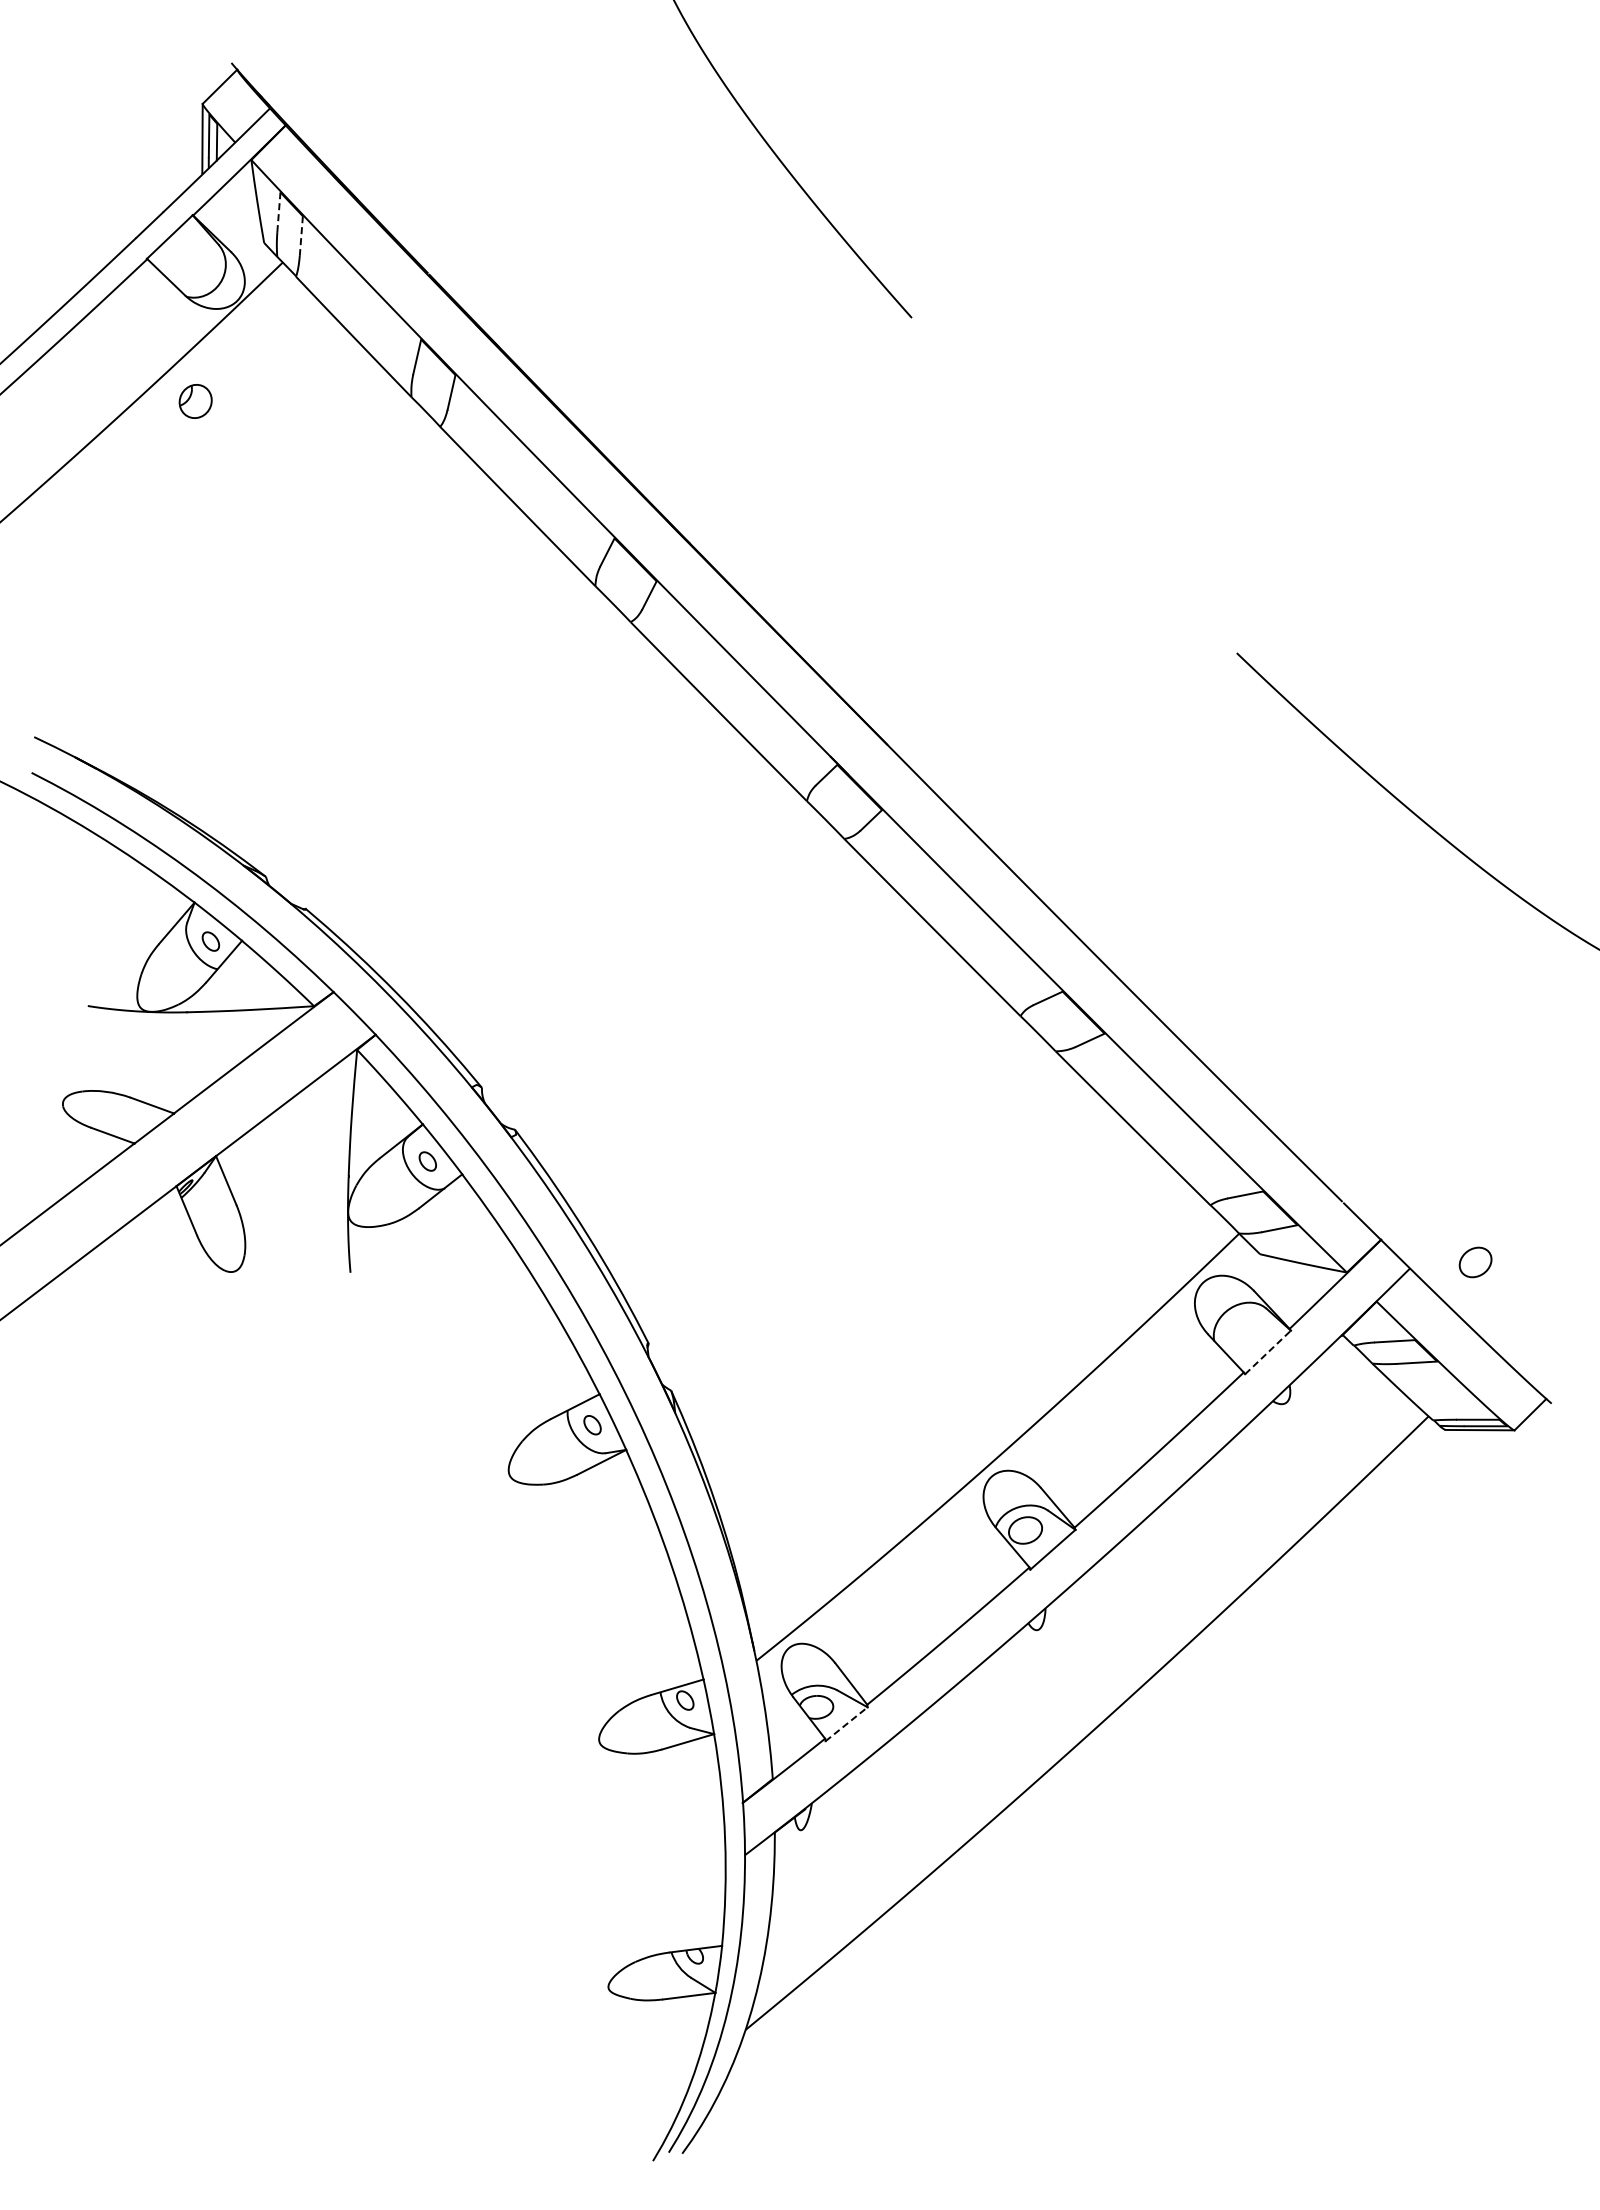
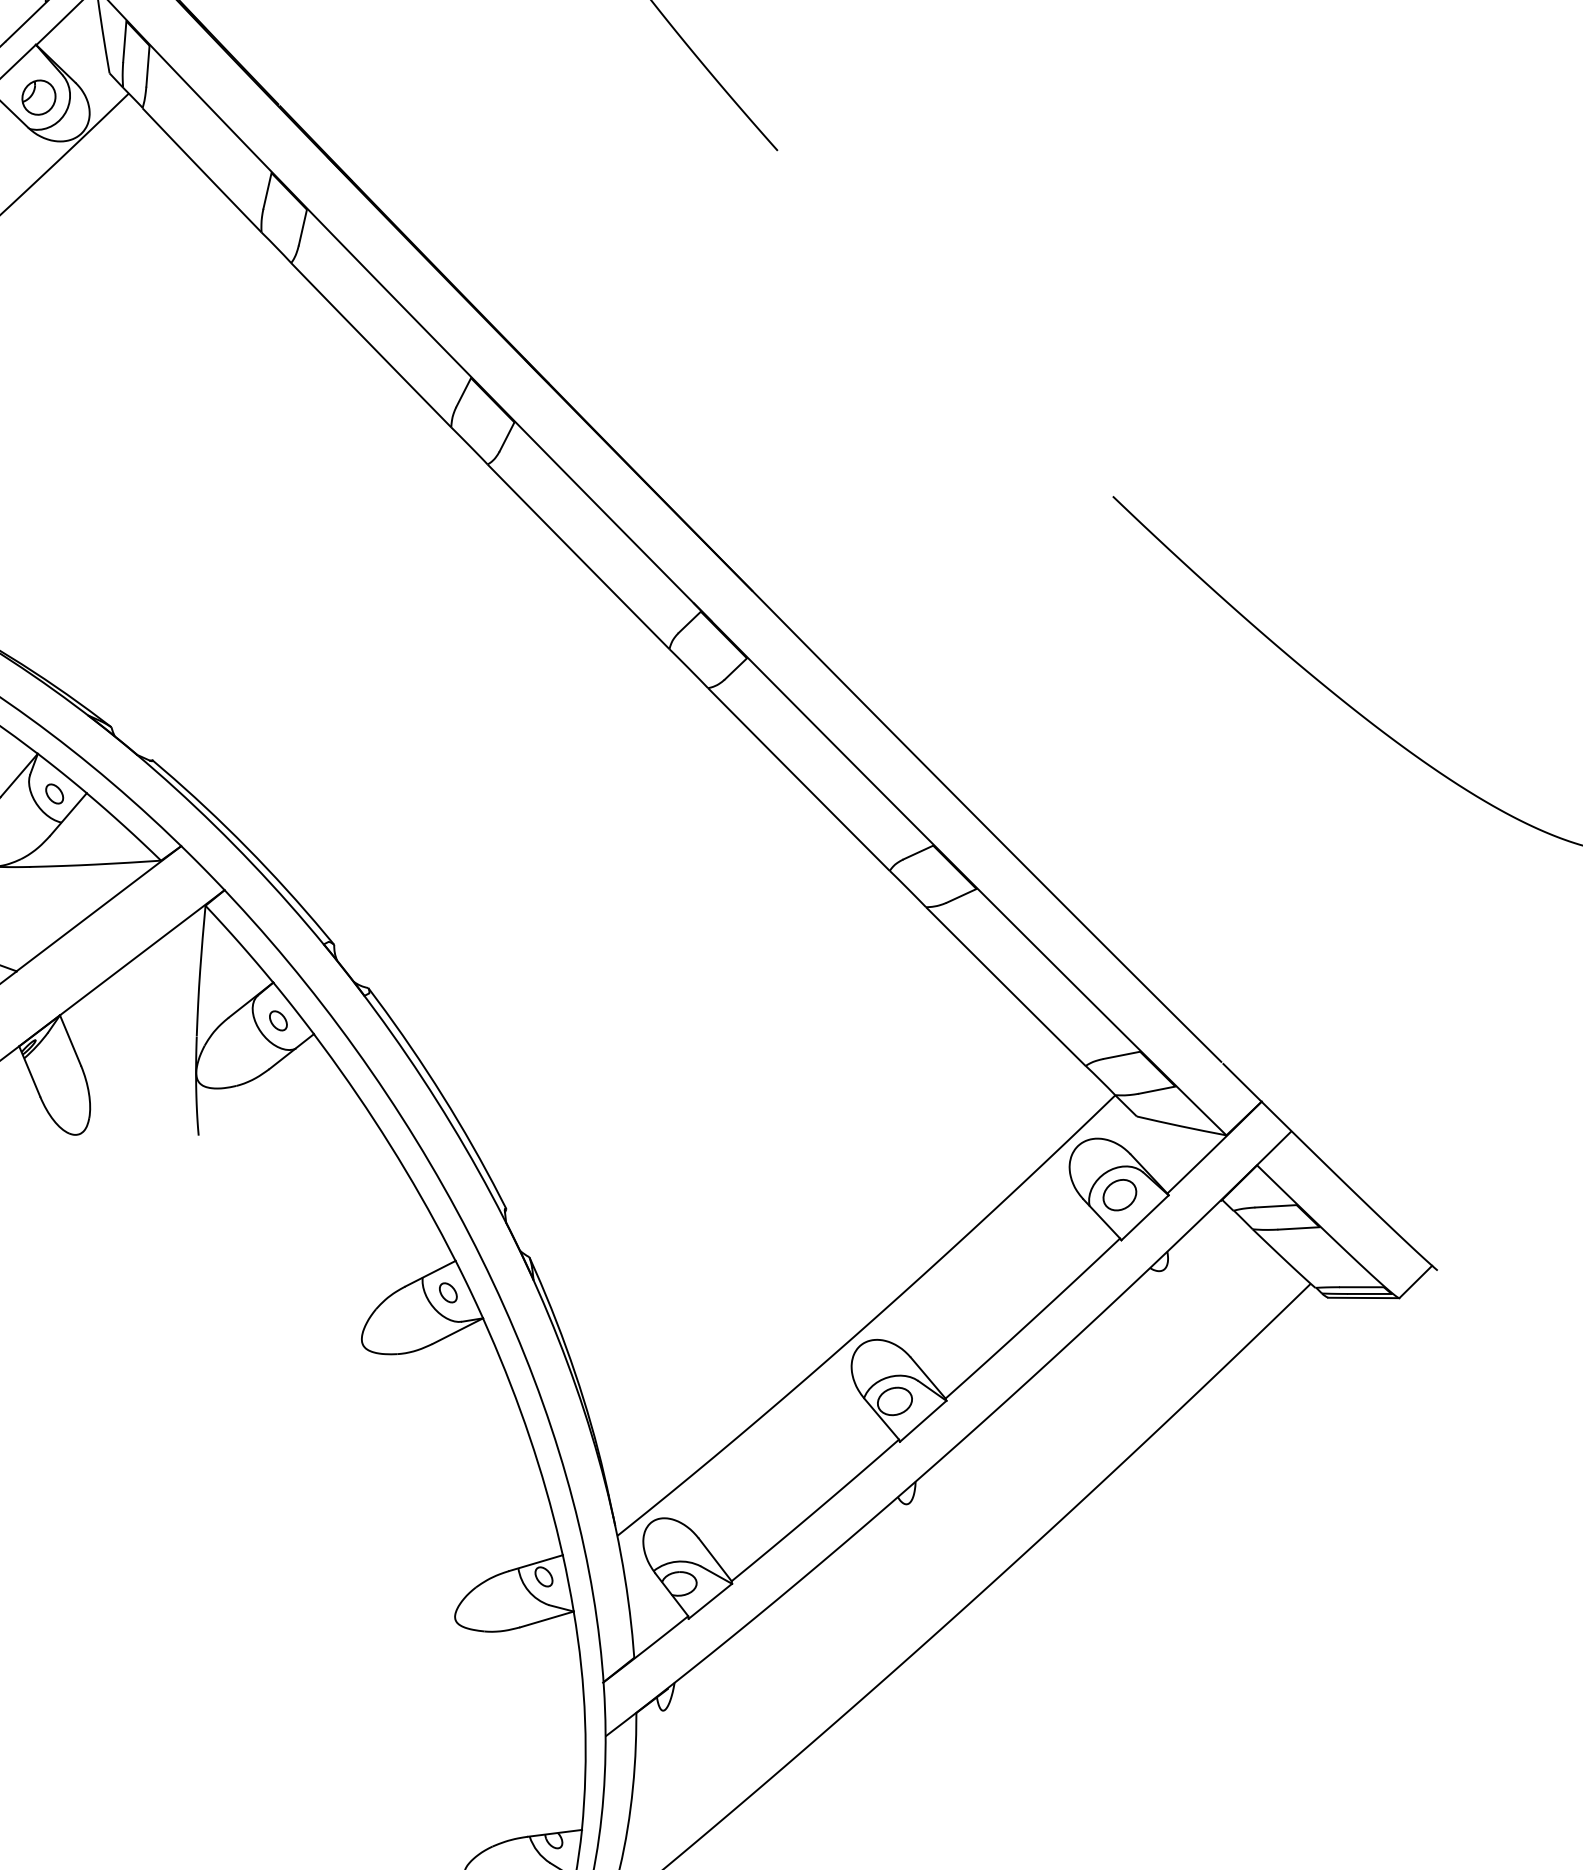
line: (278, 212) -> (124, 41), dashed -> solid
line: (301, 236) -> (148, 66), dashed -> solid
part: (195, 401) -> (38, 97), moved
part: (1475, 1262) -> (1119, 1195), moved
line: (1268, 1352) -> (1145, 1217), dashed -> solid
line: (846, 1723) -> (710, 1600), dashed -> solid

